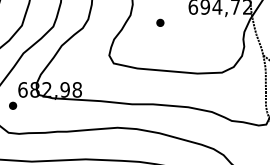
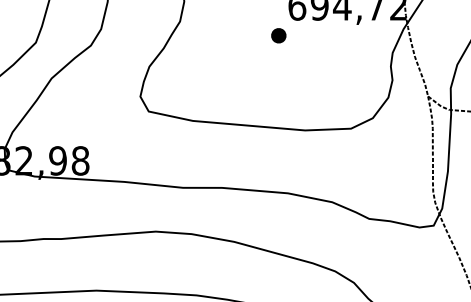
part: (160, 22) -> (279, 34), moved

